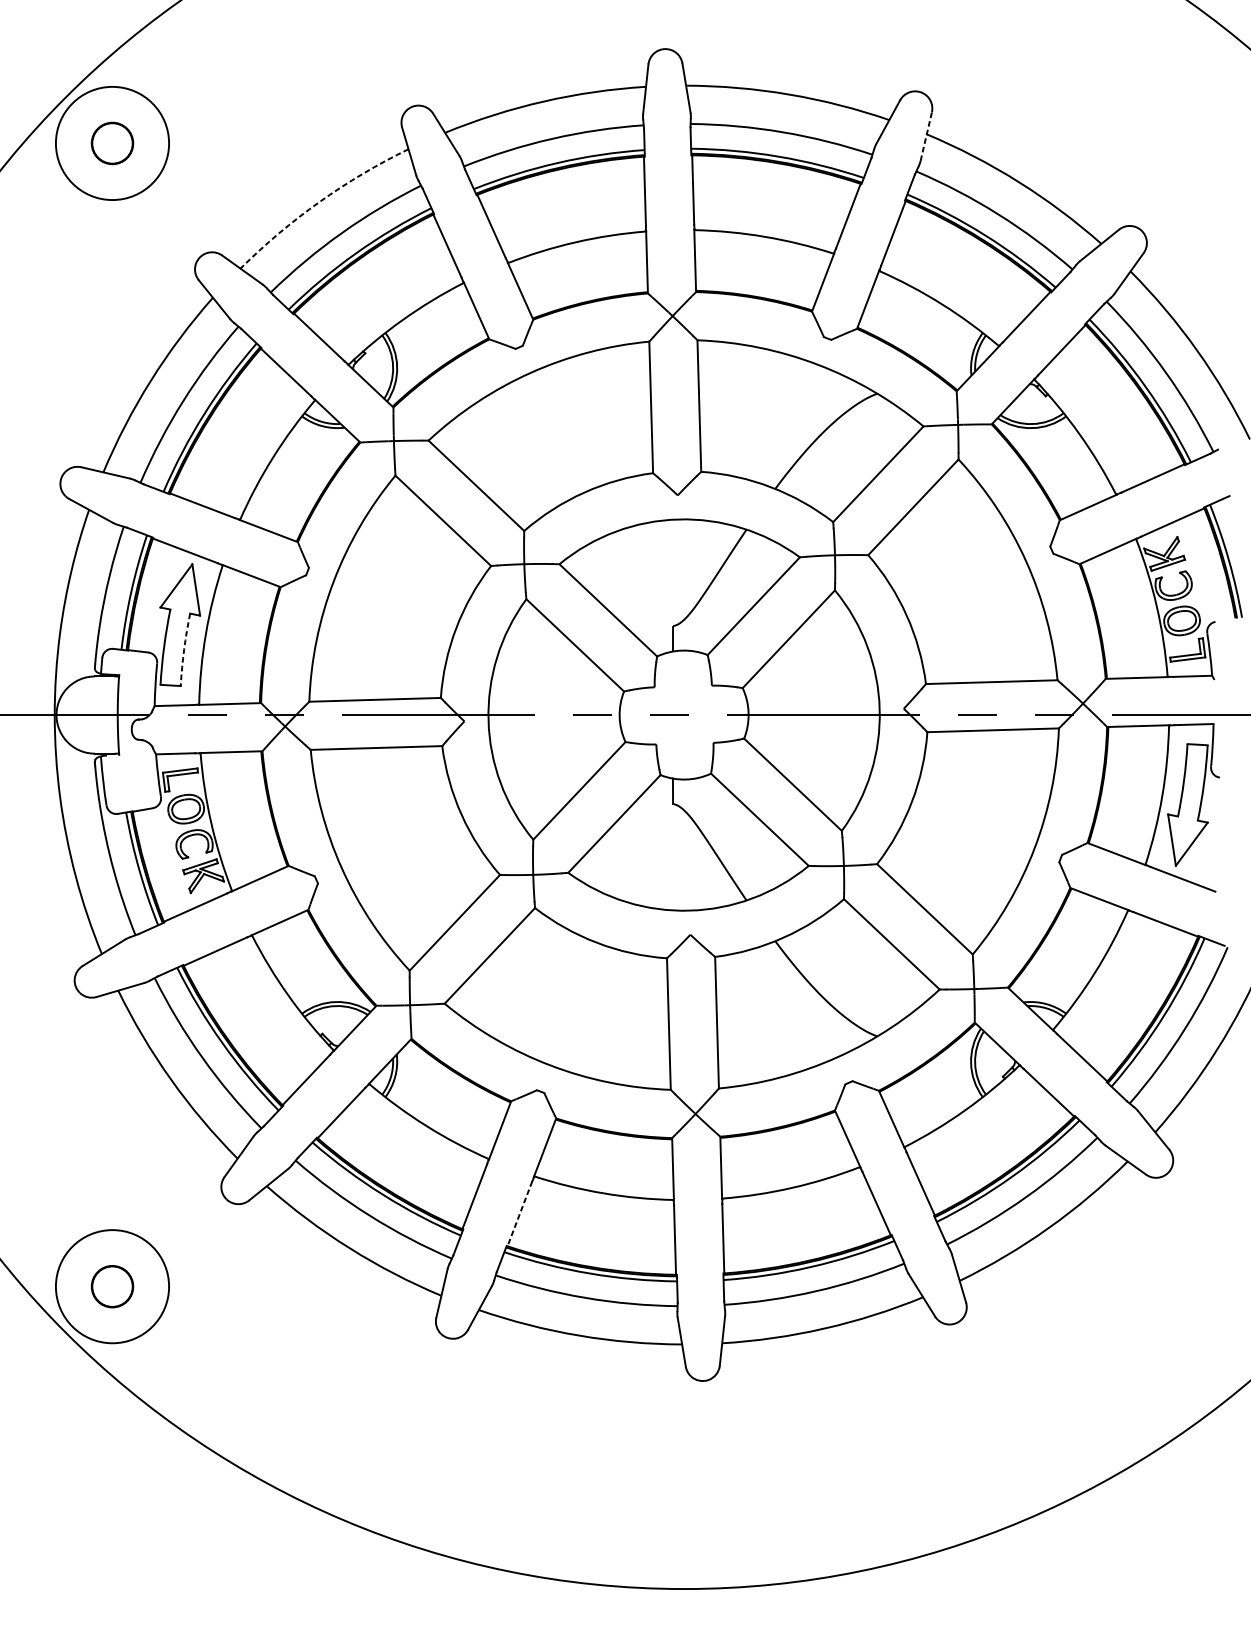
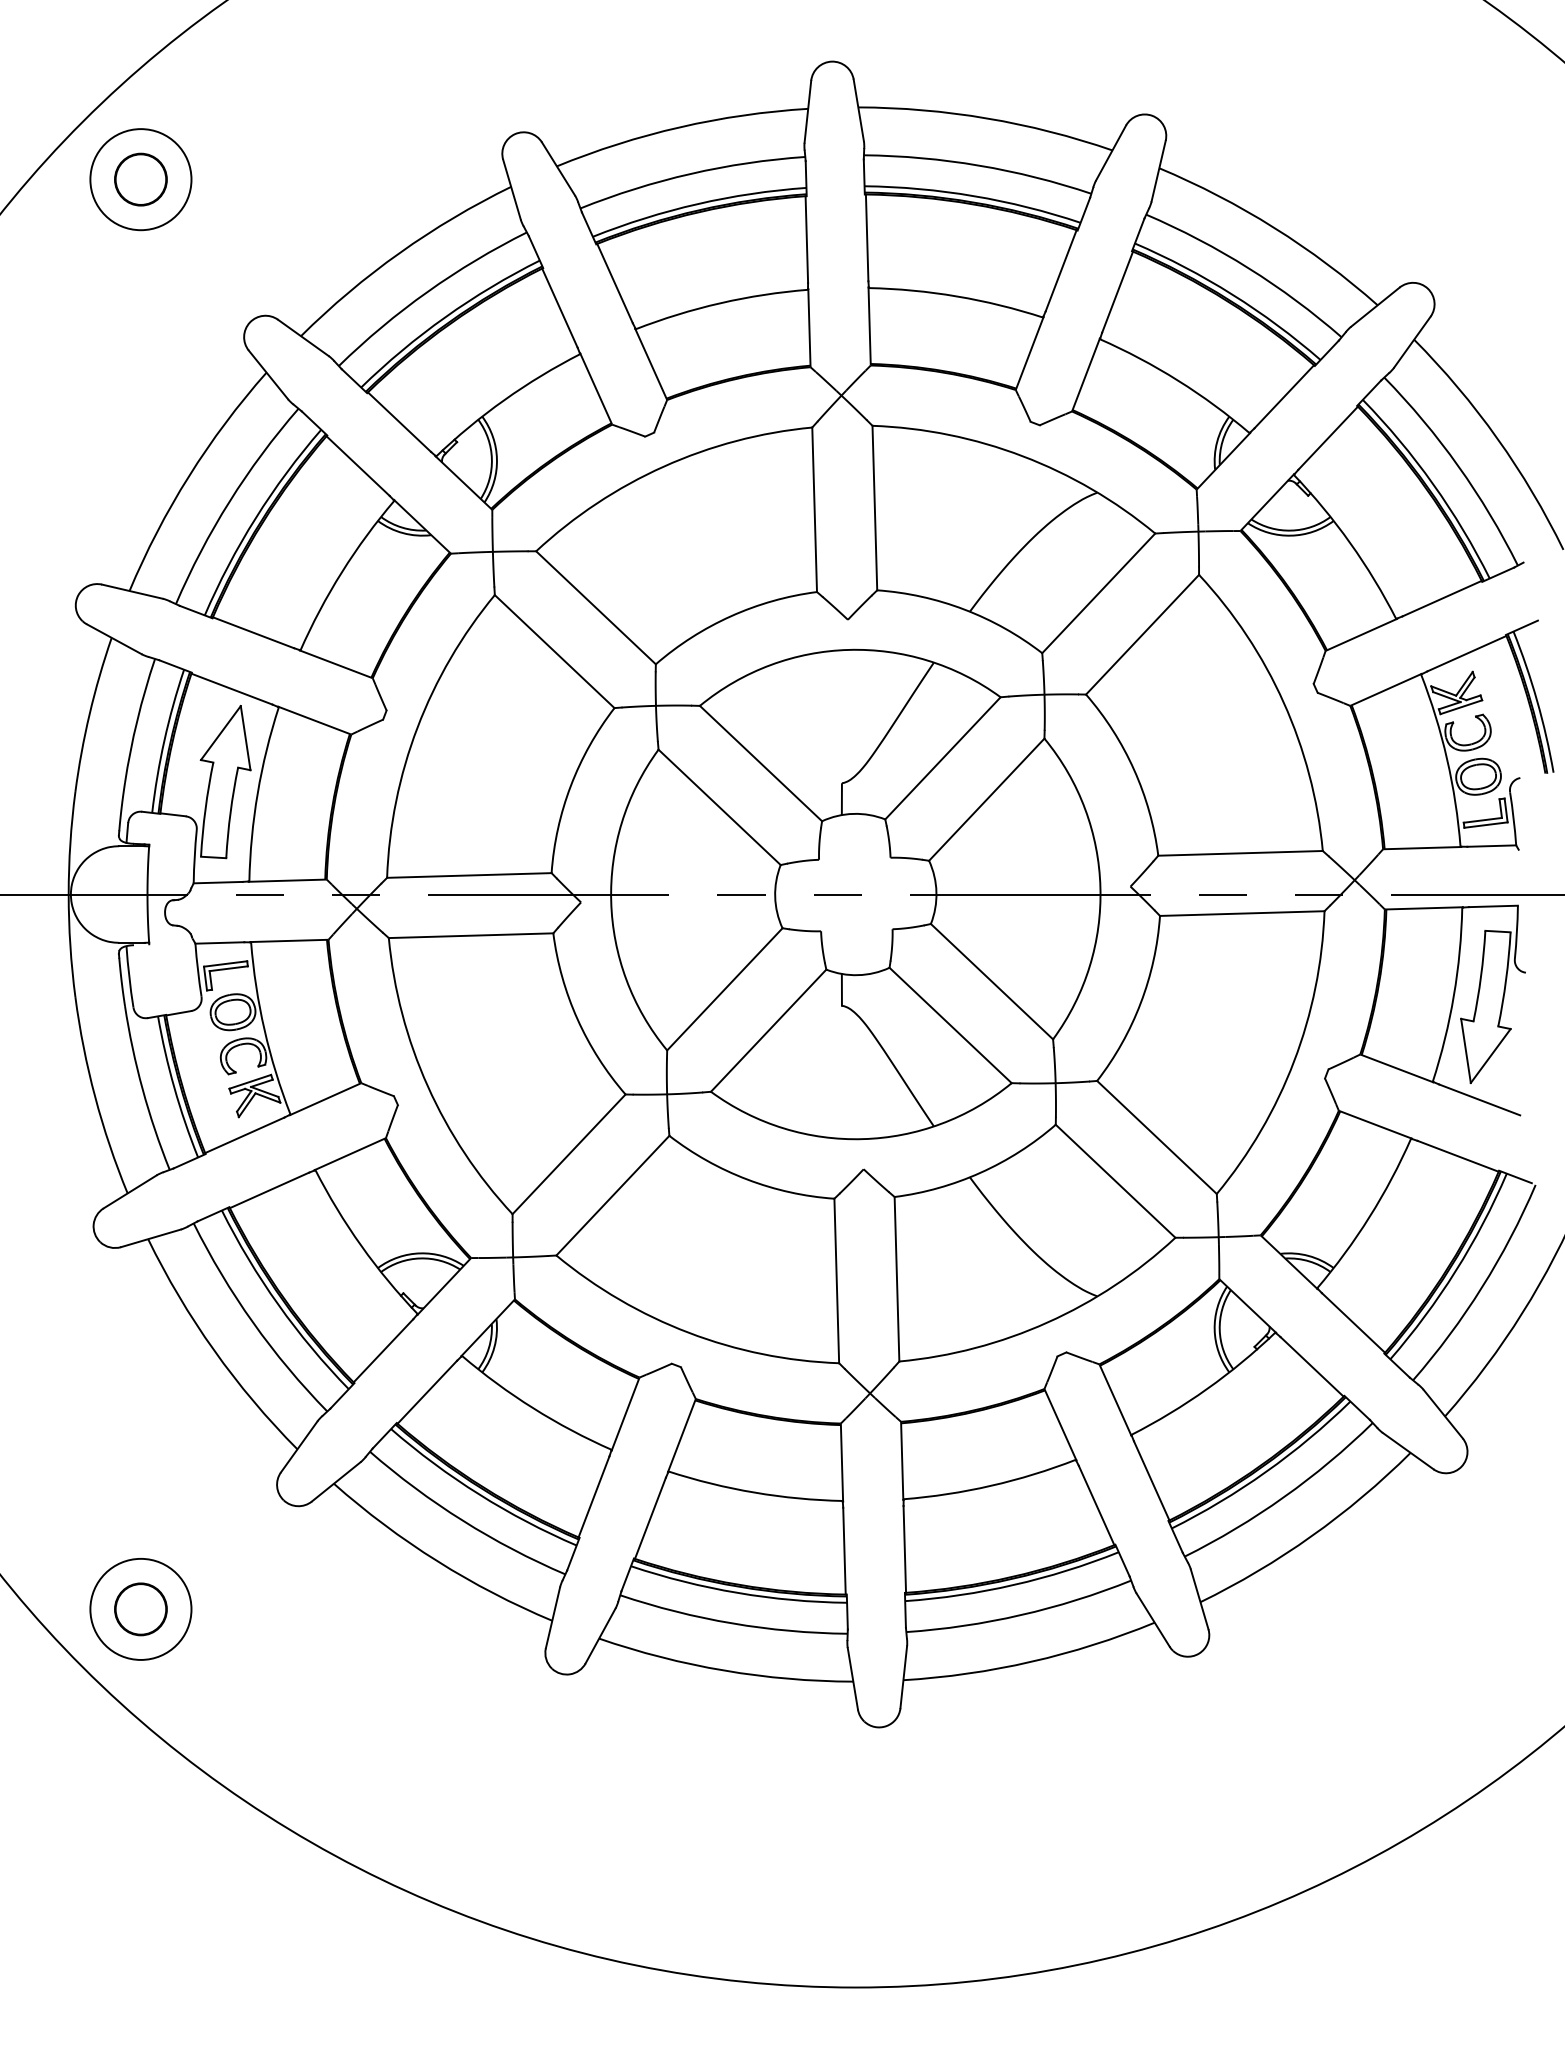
line: (926, 136) -> (1158, 170), dashed -> solid
circle: (112, 143) -> (140, 179), size x0.71
arc: (319, 201) -> (399, 252), dashed -> solid
arc: (184, 649) -> (230, 812), dashed -> solid
line: (519, 1214) -> (650, 1518), dashed -> solid
circle: (112, 1285) -> (140, 1608), size x0.71

